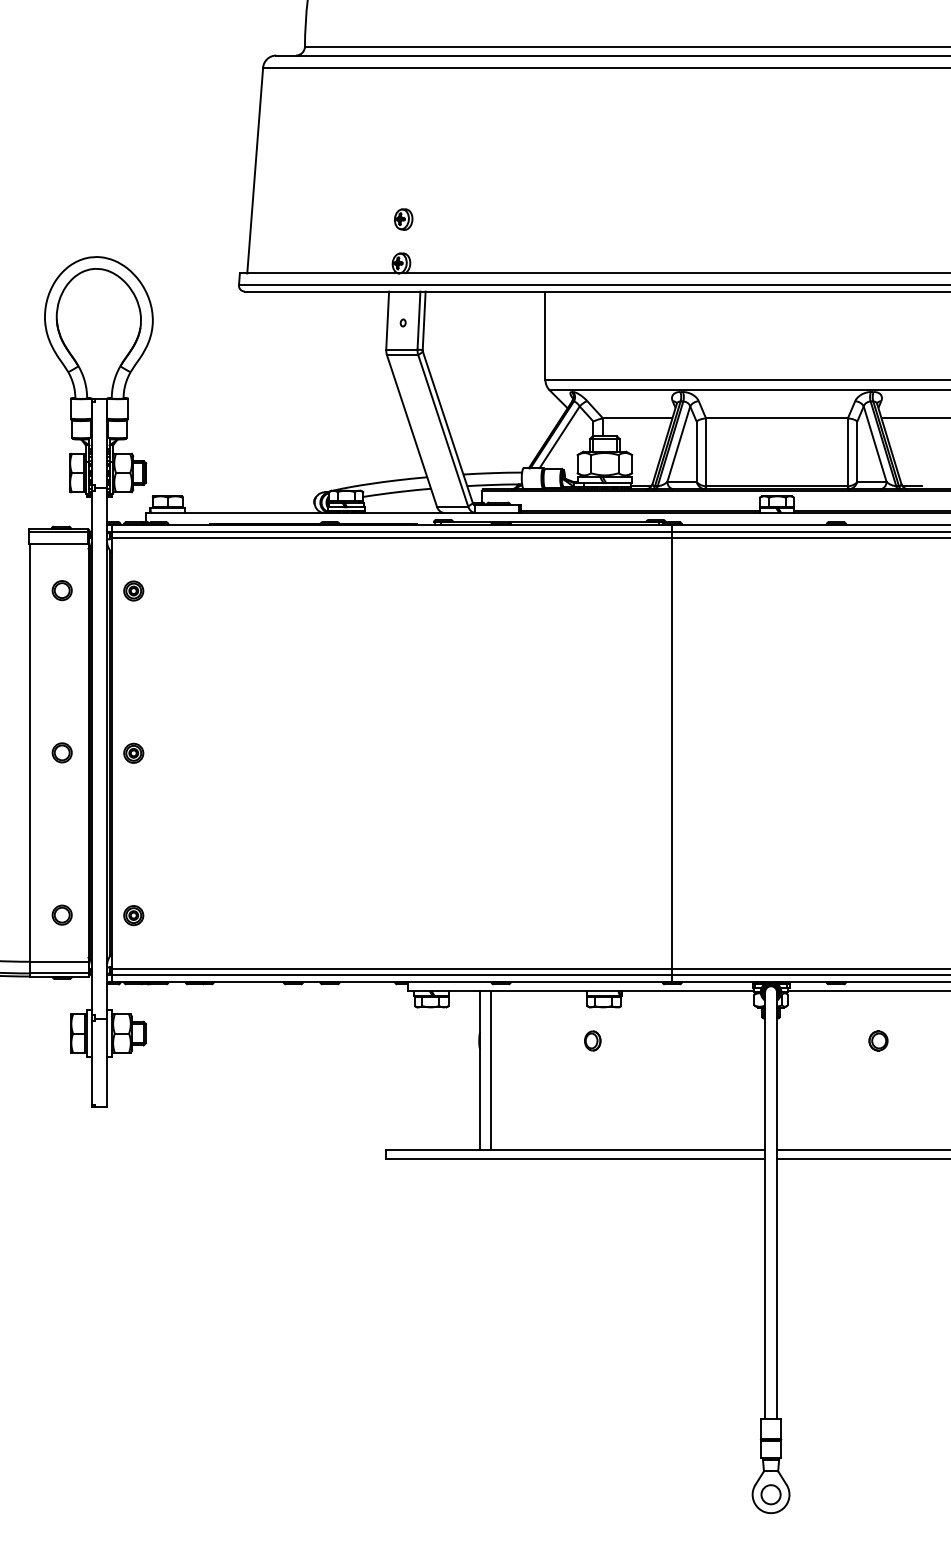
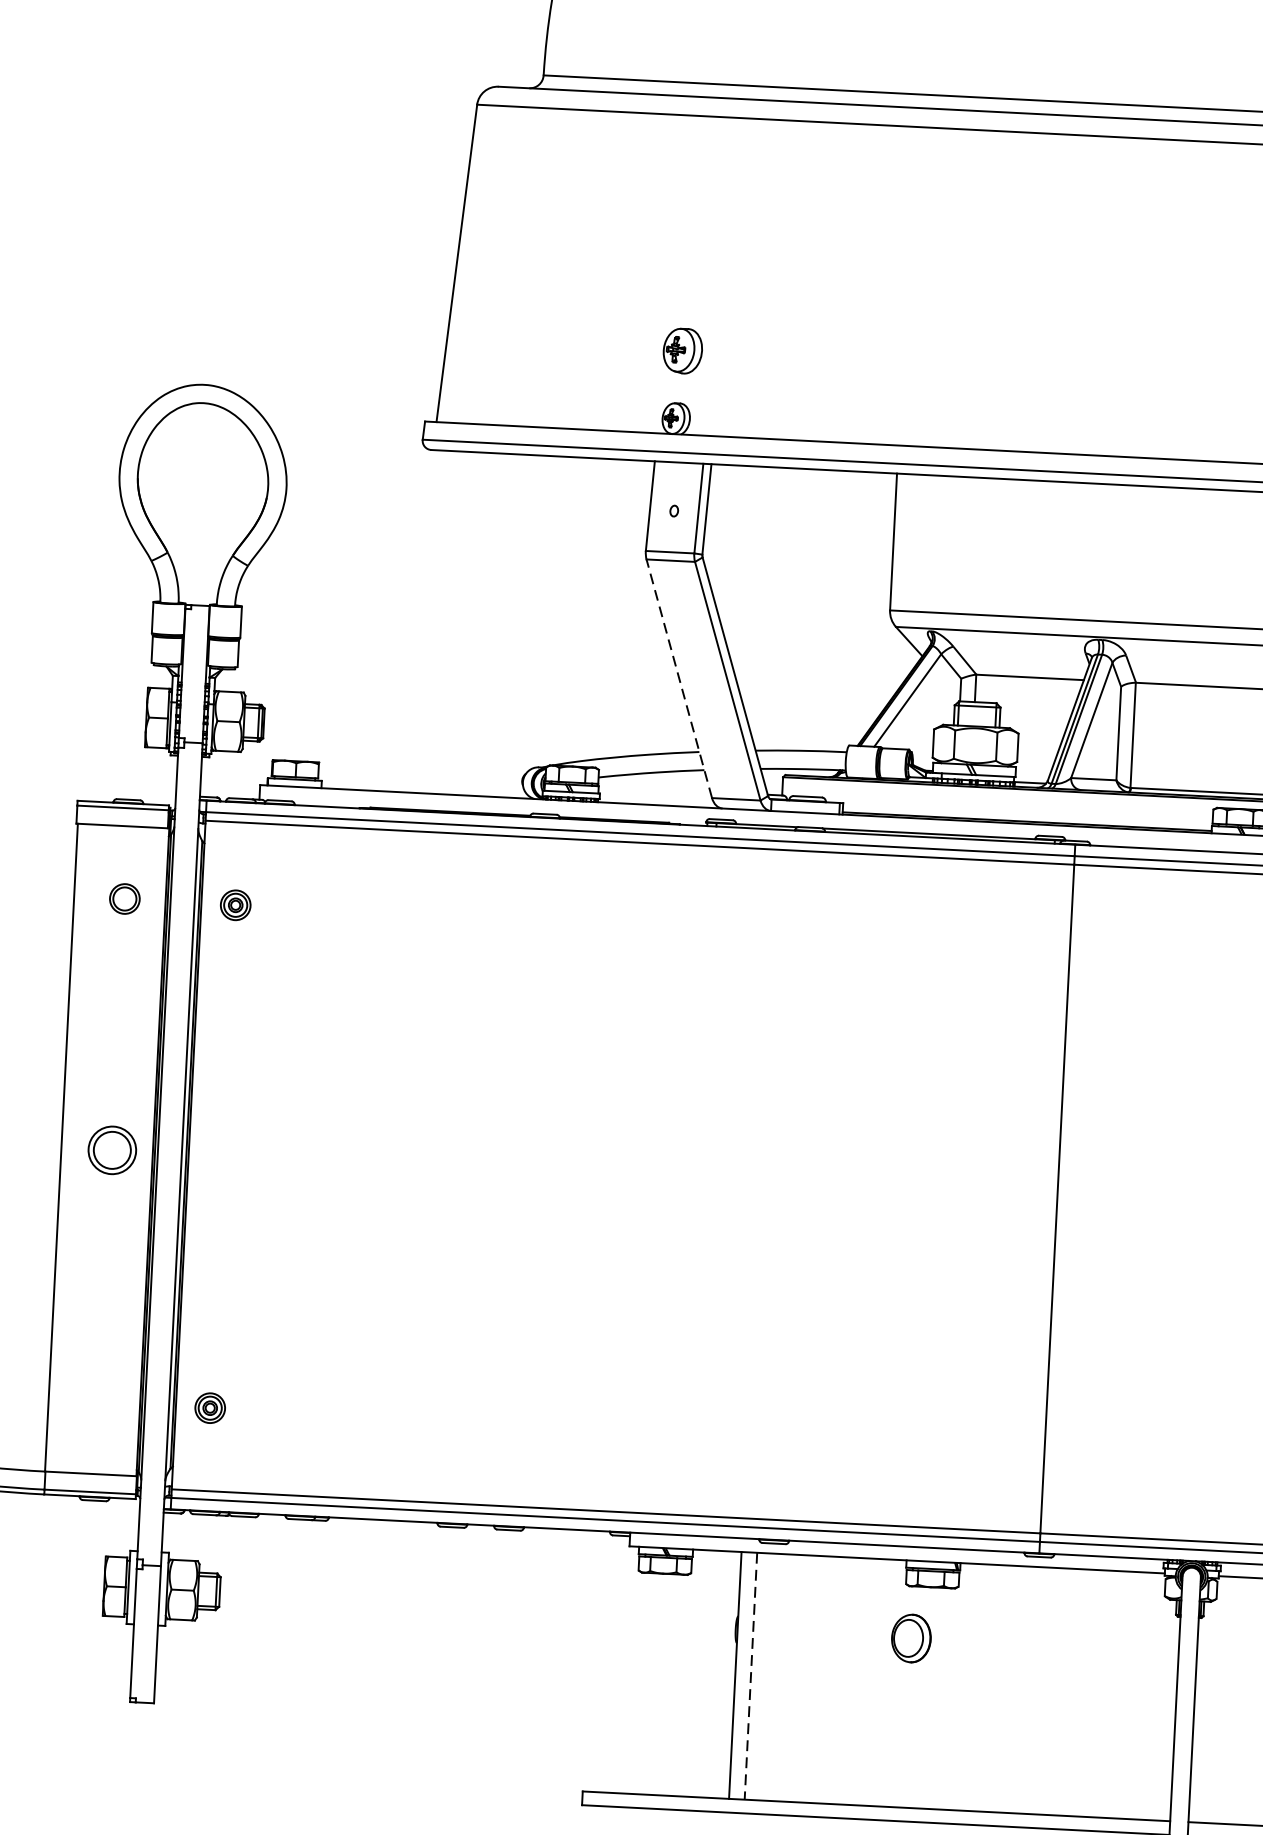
part: (403, 219) -> (682, 350), size x1.4
line: (411, 430) -> (678, 678), solid -> dashed
part: (61, 752) -> (111, 1149), size x1.6
part: (133, 752) -> (222, 1155), removed
part: (61, 914) -> (98, 1400), removed
part: (592, 1040) -> (911, 1637), size x1.6
line: (490, 1070) -> (750, 1676), solid -> dashed

